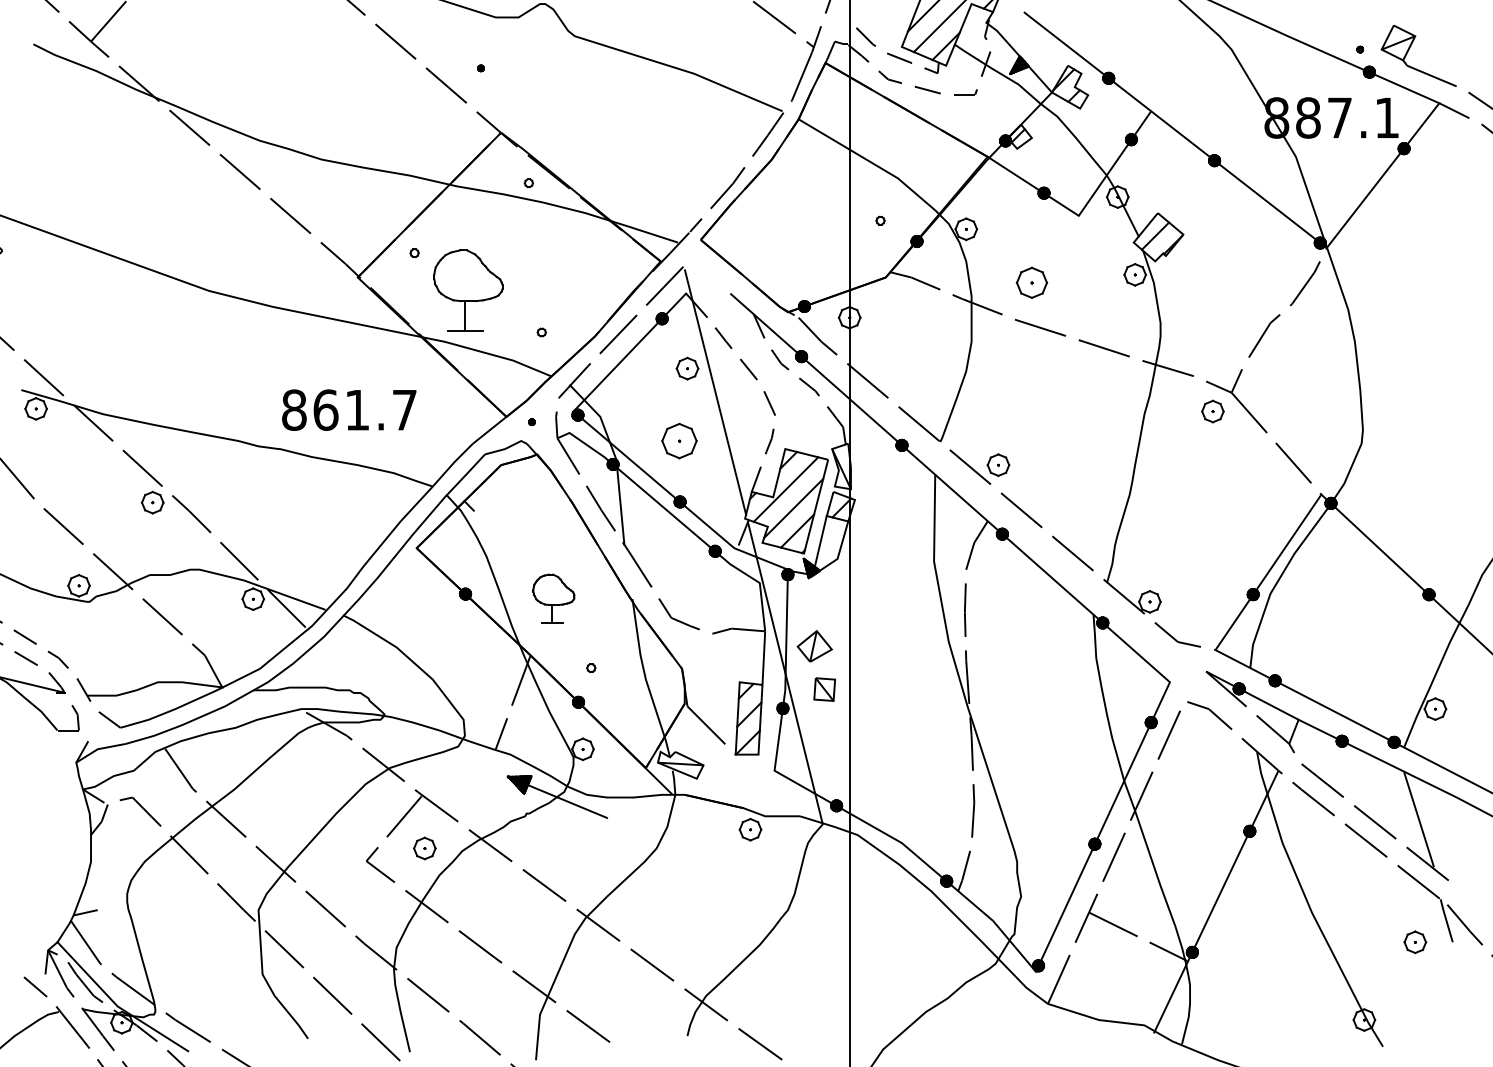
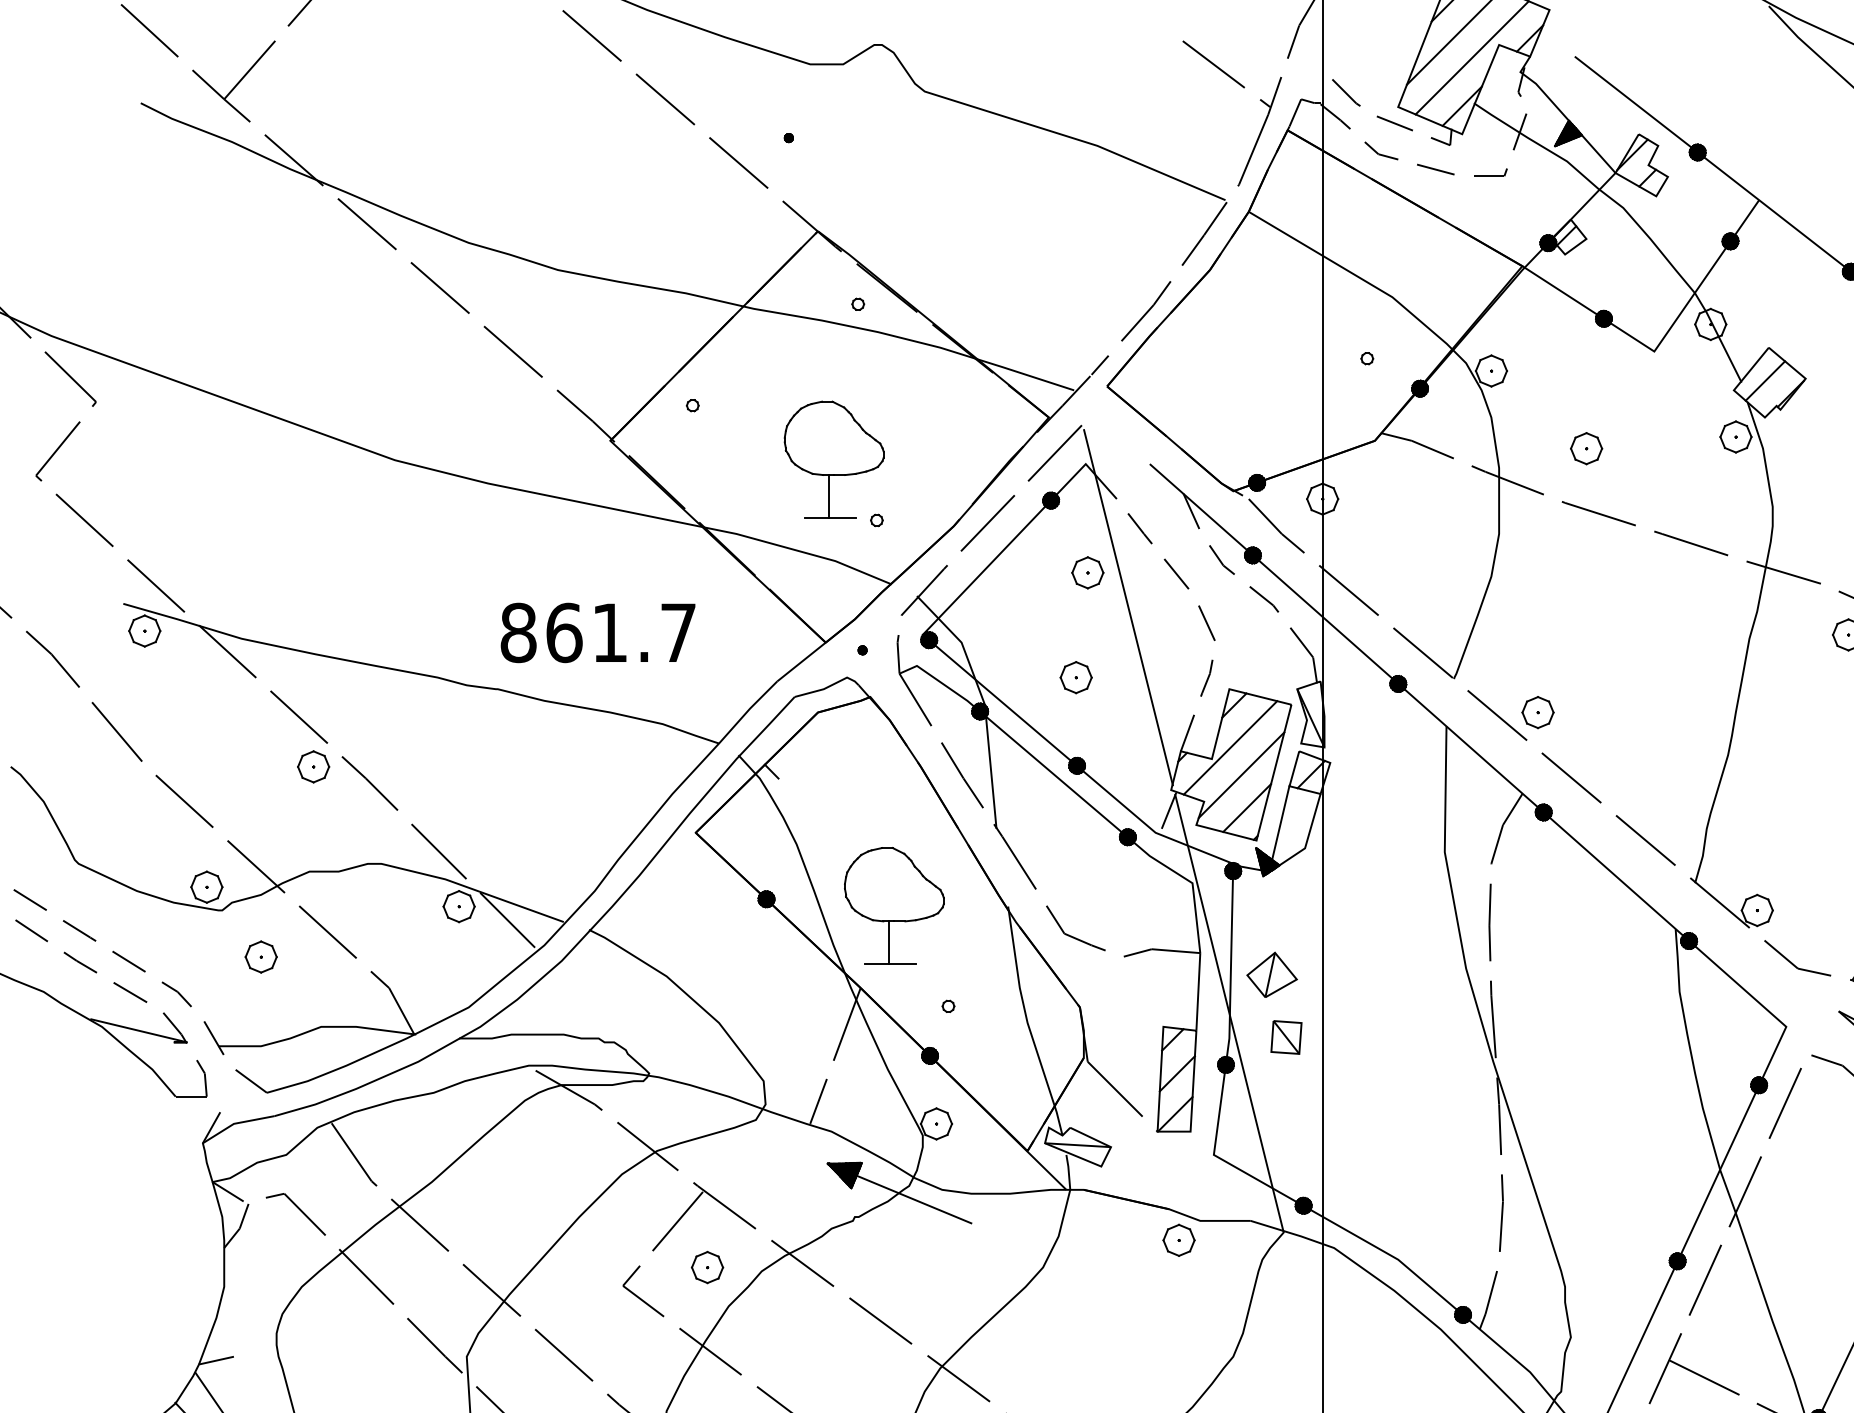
part: (1031, 282) -> (1585, 448), size x0.71
part: (468, 290) -> (834, 459), moved
part: (679, 440) -> (1076, 676), size x0.62
part: (553, 598) -> (893, 905), size x1.67
part: (116, 633) -> (261, 956), added

